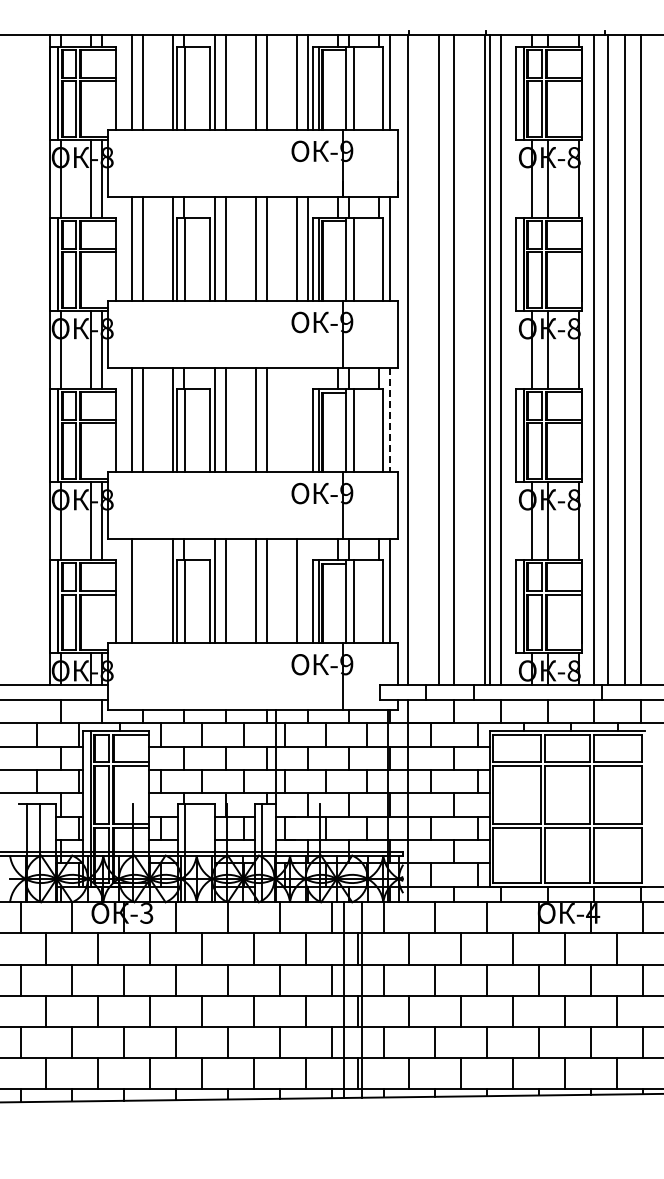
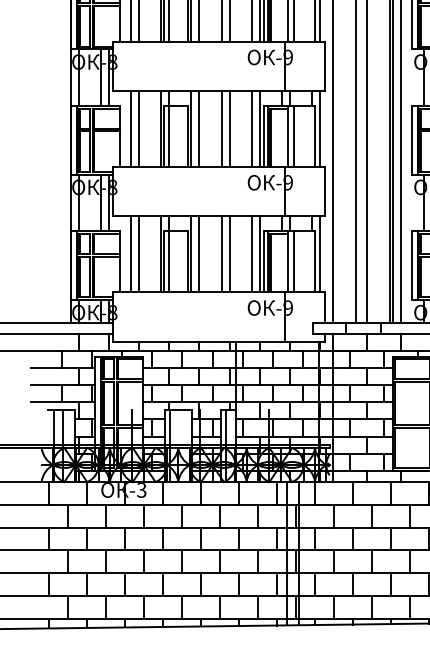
line: (297, 419) -> (252, 128), added
line: (308, 419) -> (260, 128), added
line: (390, 420) -> (320, 129), dashed -> solid
line: (143, 591) -> (139, 254), added
line: (308, 591) -> (260, 254), added

